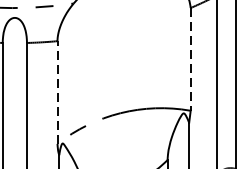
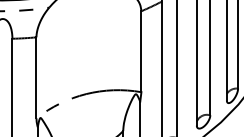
line: (190, 60) -> (141, 52), dashed -> solid
line: (57, 92) -> (36, 77), dashed -> solid

